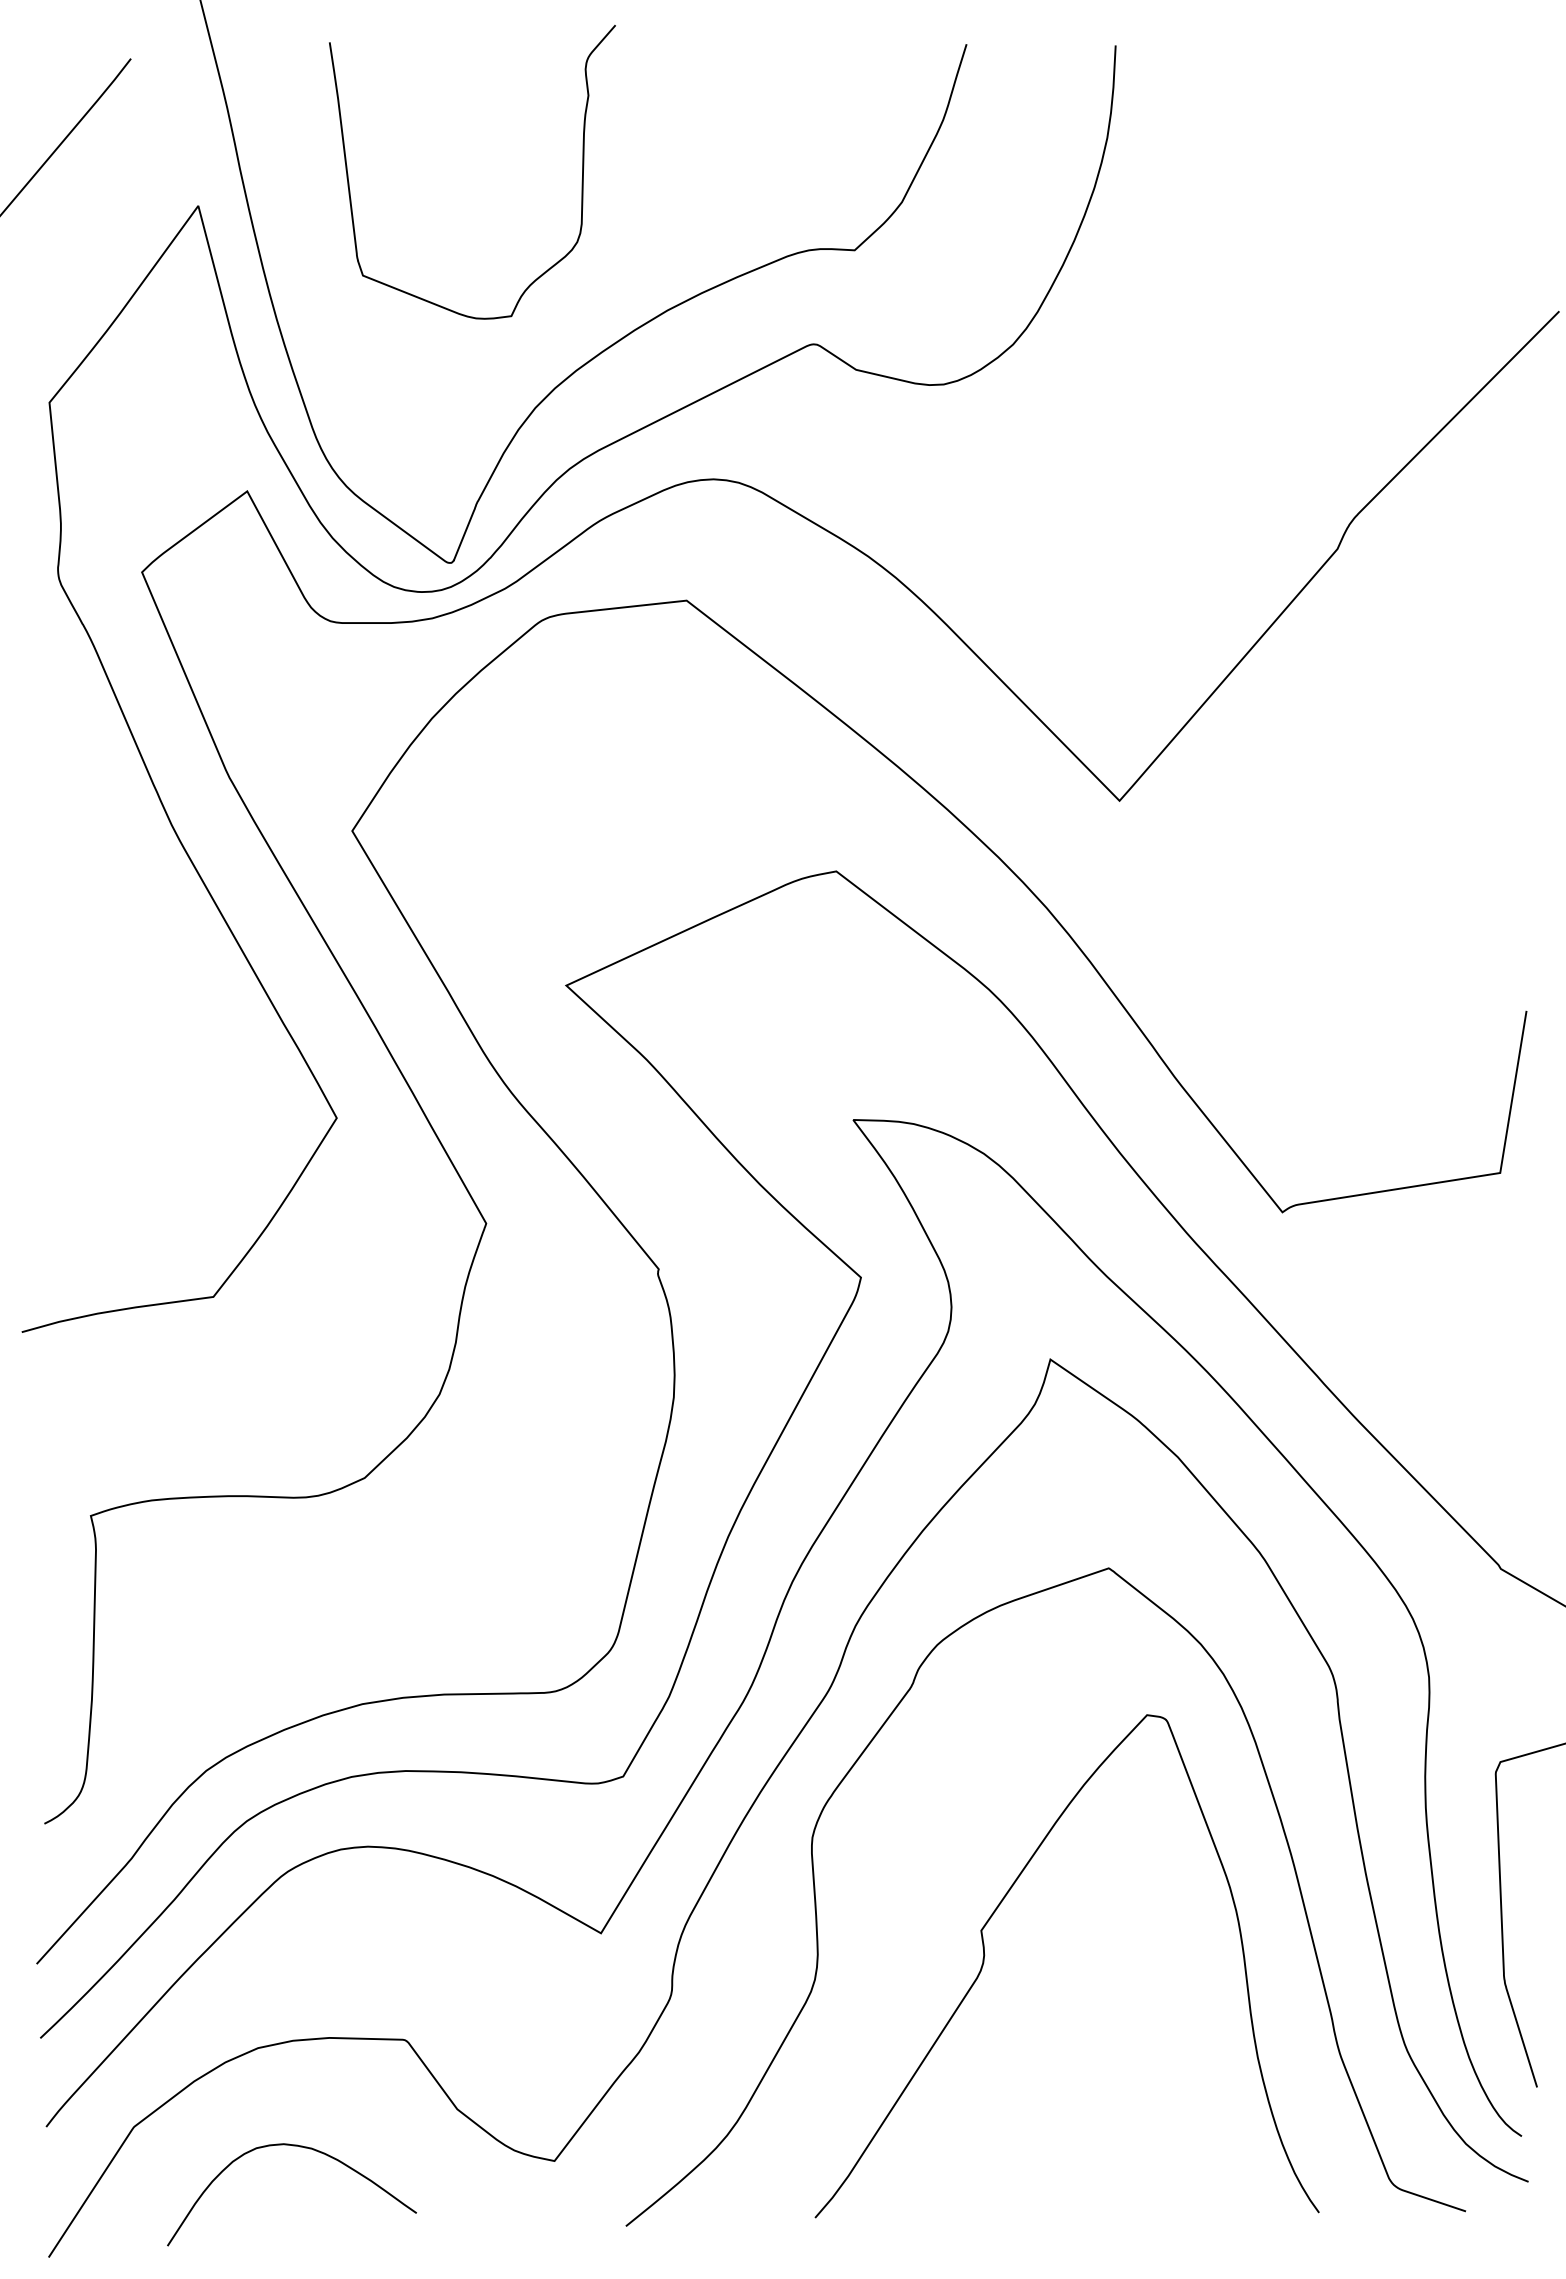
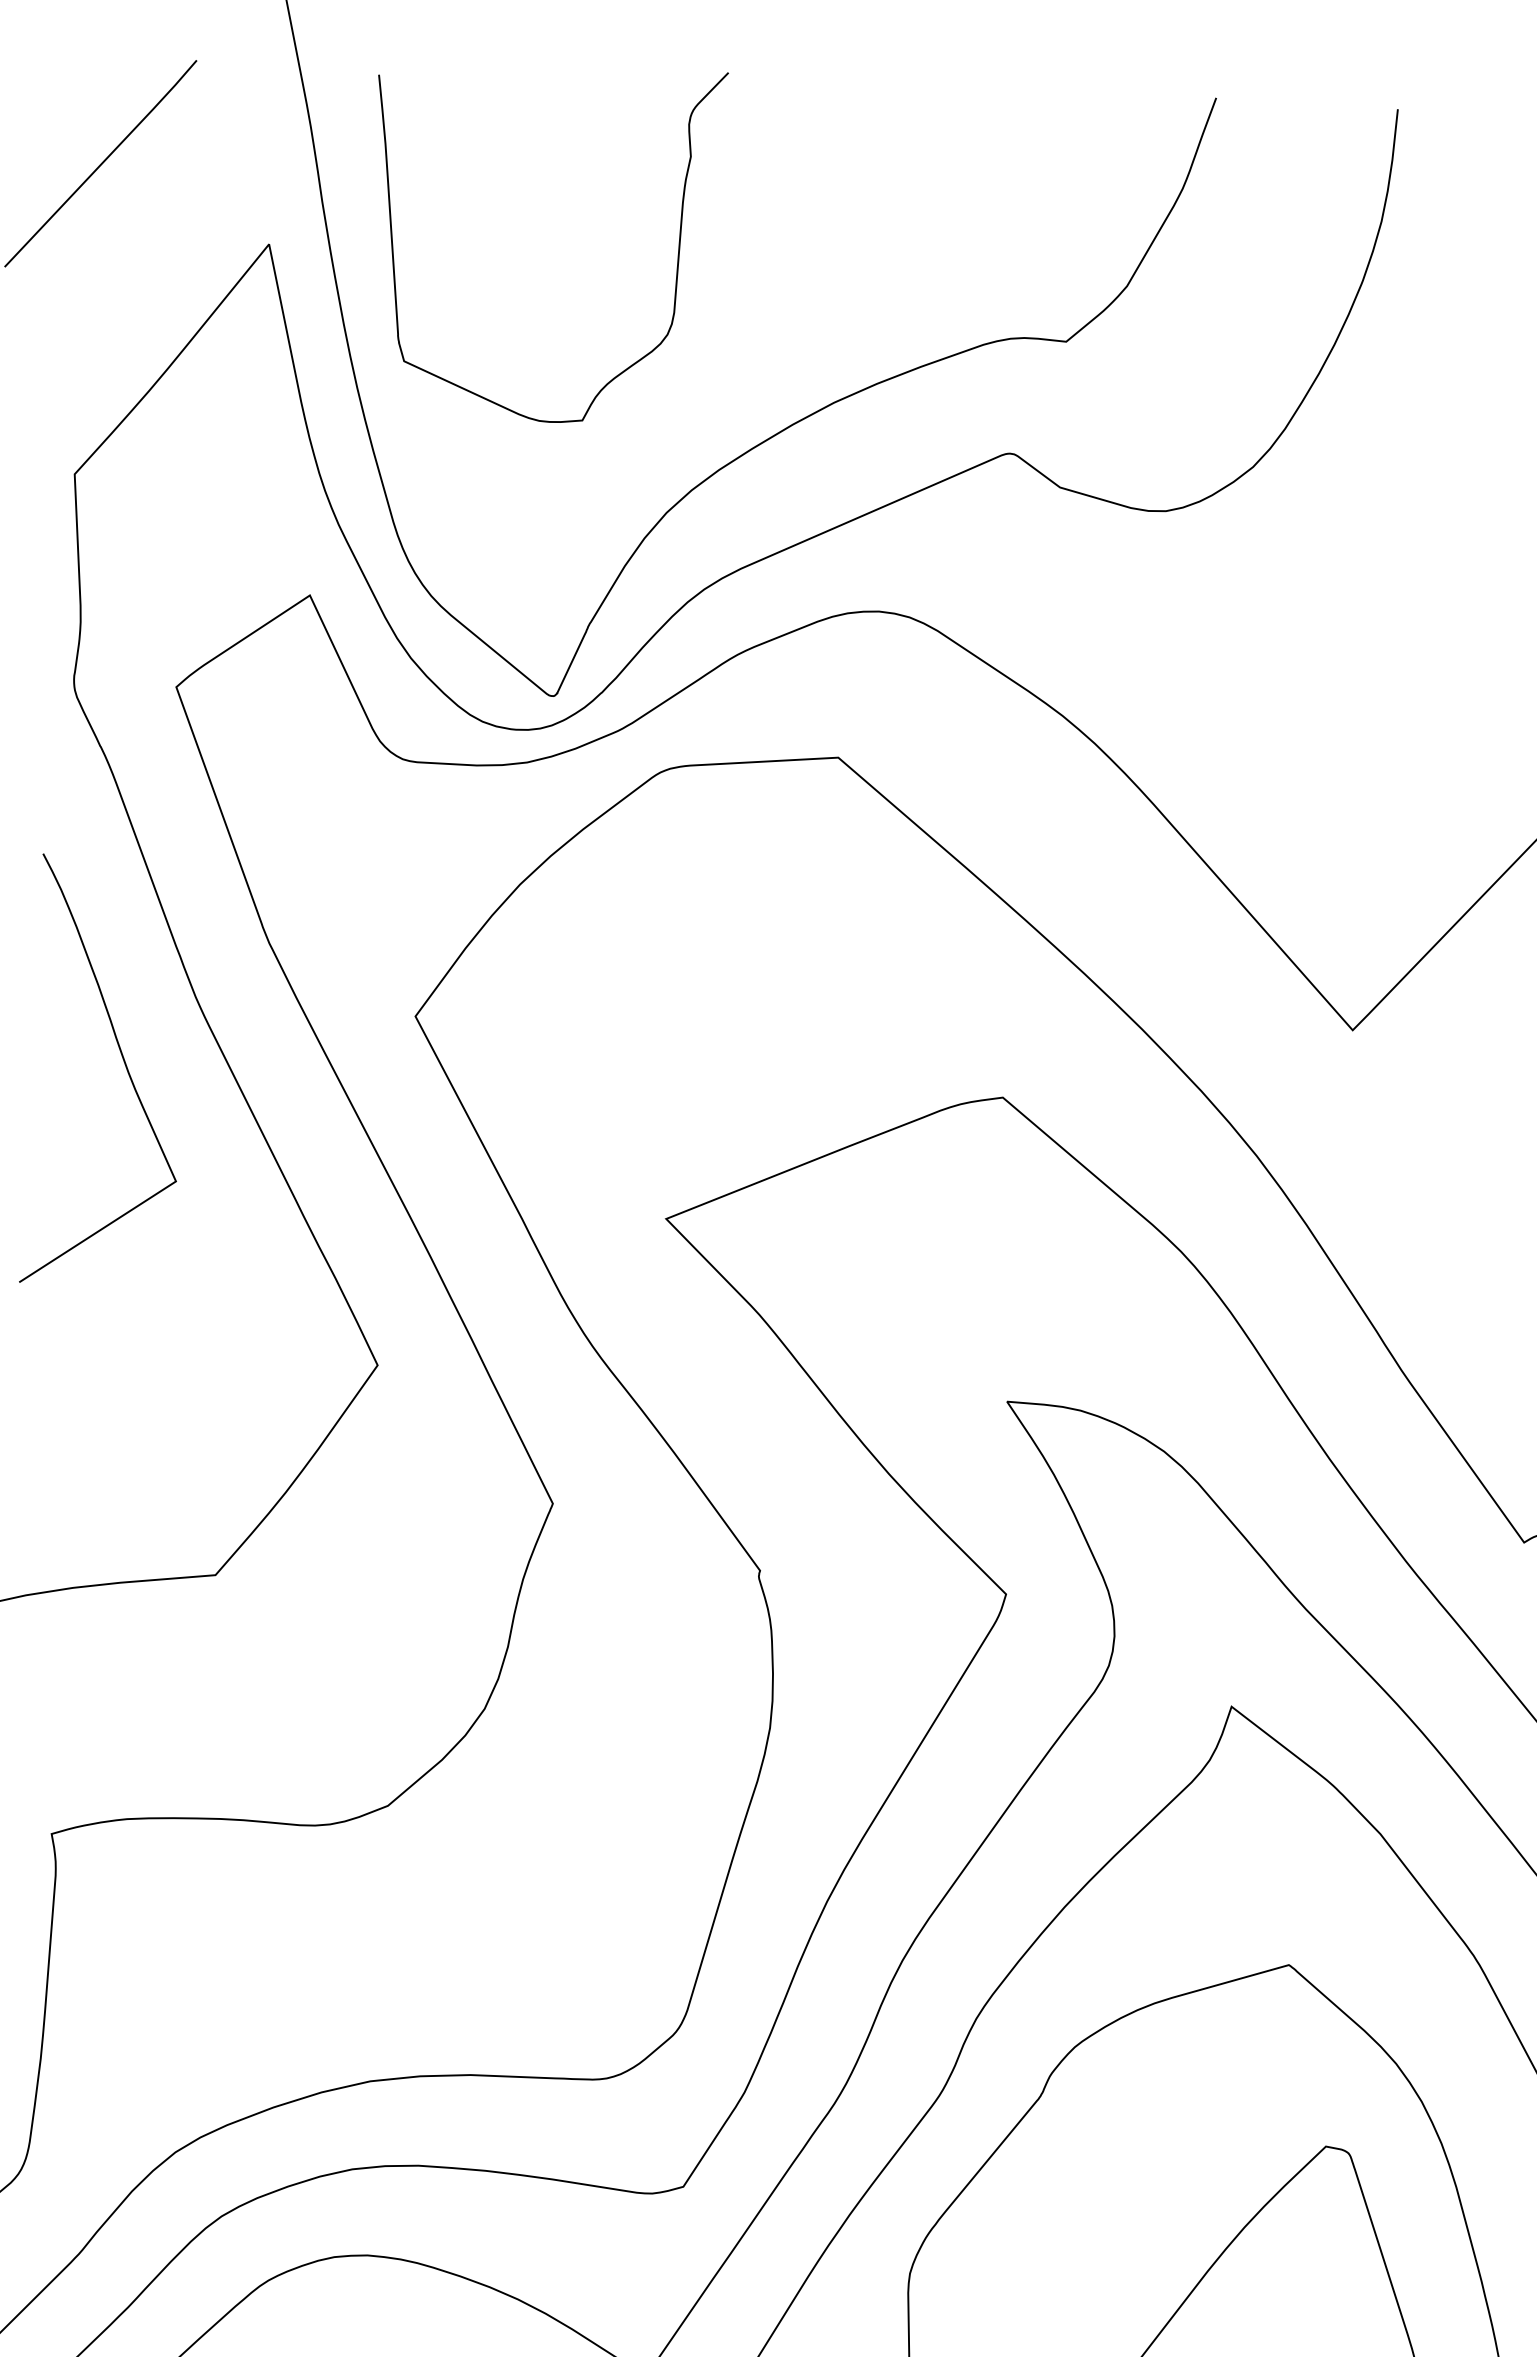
curve: (581, 180) -> (676, 259), moved
curve: (116, 884) -> (124, 1066), added

